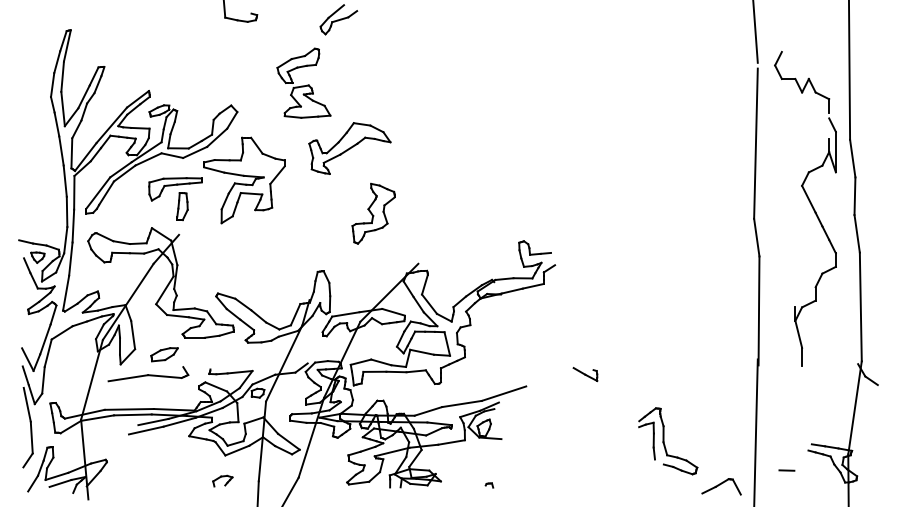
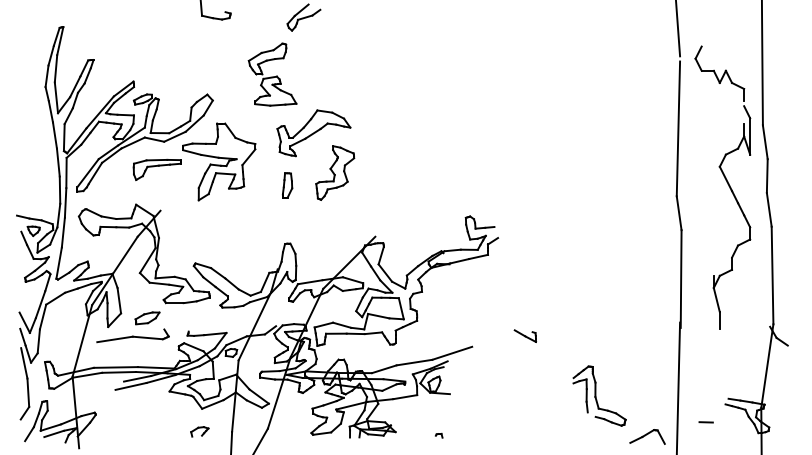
part: (182, 206) -> (287, 185), moved
part: (373, 213) -> (335, 172), moved

